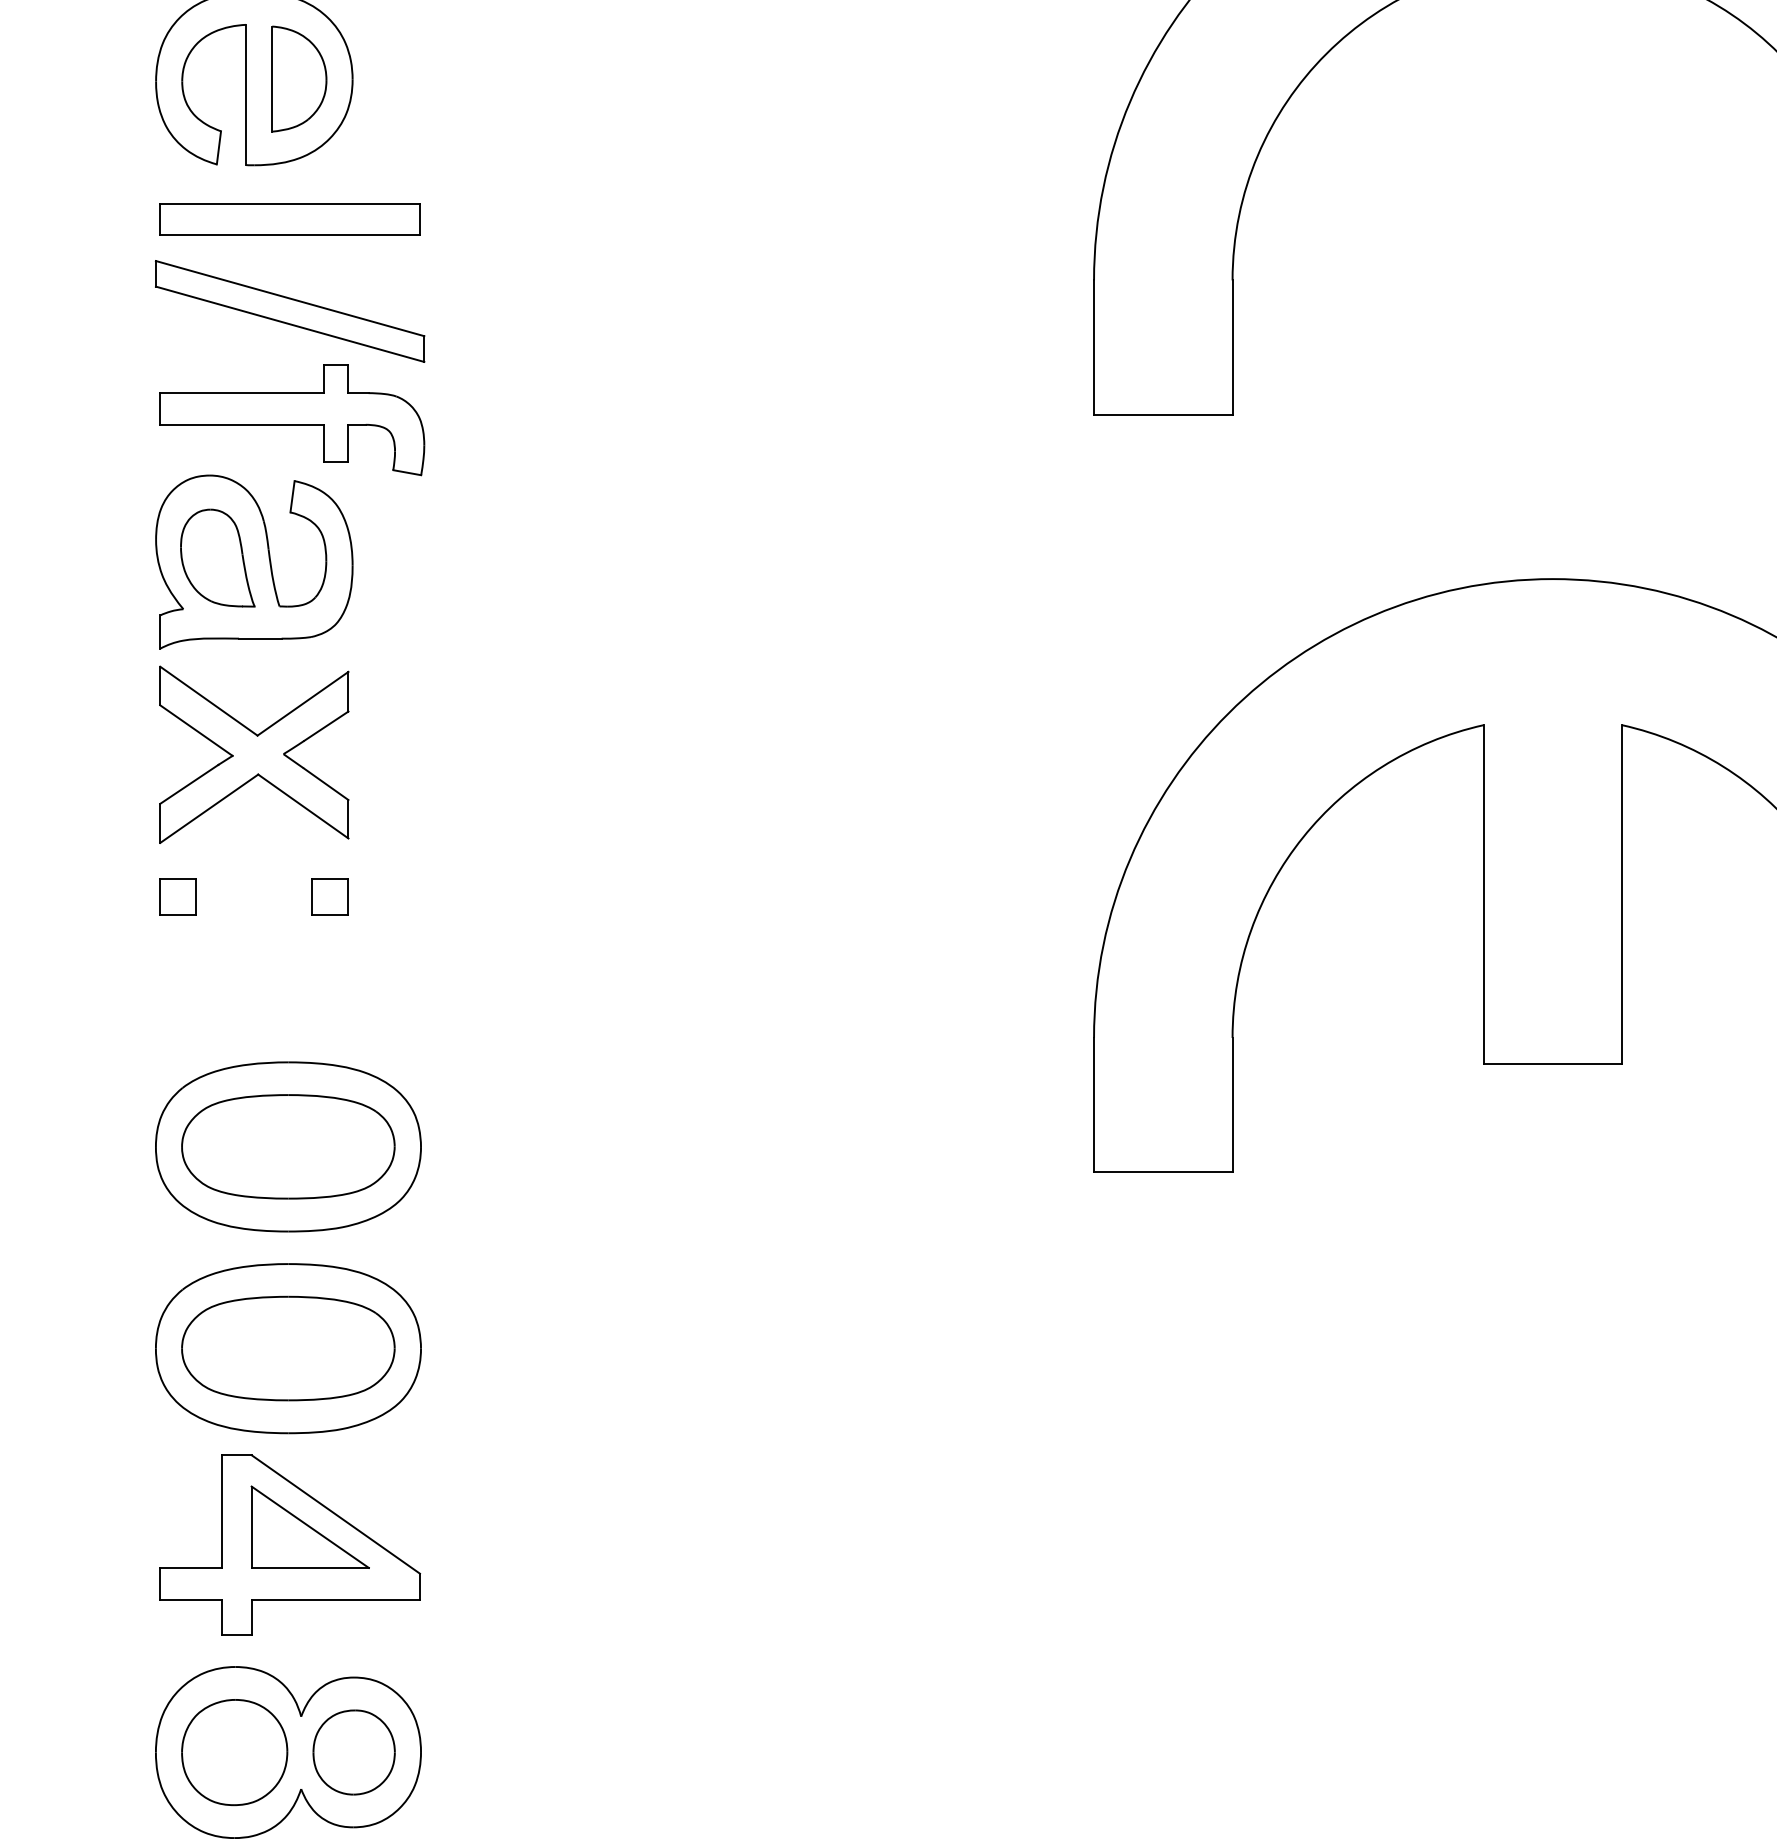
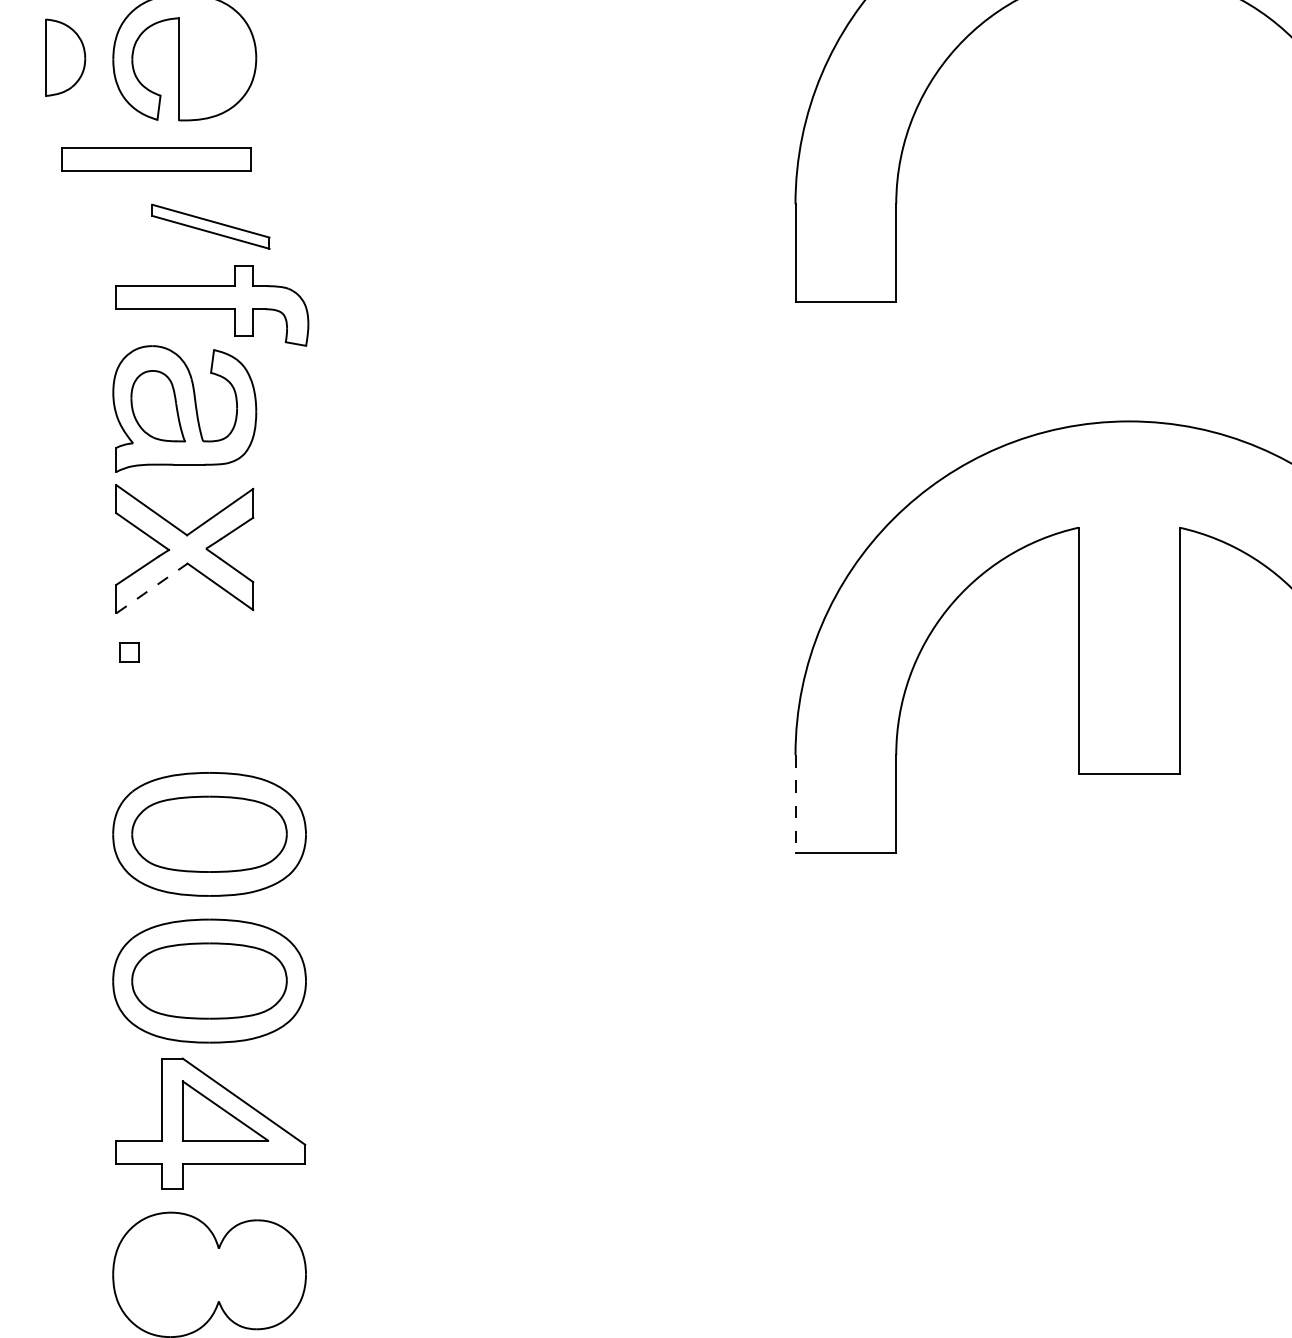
part: (299, 78) -> (65, 57), moved
part: (289, 219) -> (155, 159), moved
part: (290, 311) -> (211, 226), size x0.6
line: (209, 808) -> (152, 588), solid -> dashed
part: (177, 896) -> (128, 652), size x0.7
part: (329, 896) -> (239, 652), removed
line: (1094, 1105) -> (795, 804), solid -> dashed
part: (234, 1752) -> (170, 1274), removed
part: (353, 1752) -> (256, 1274), removed

